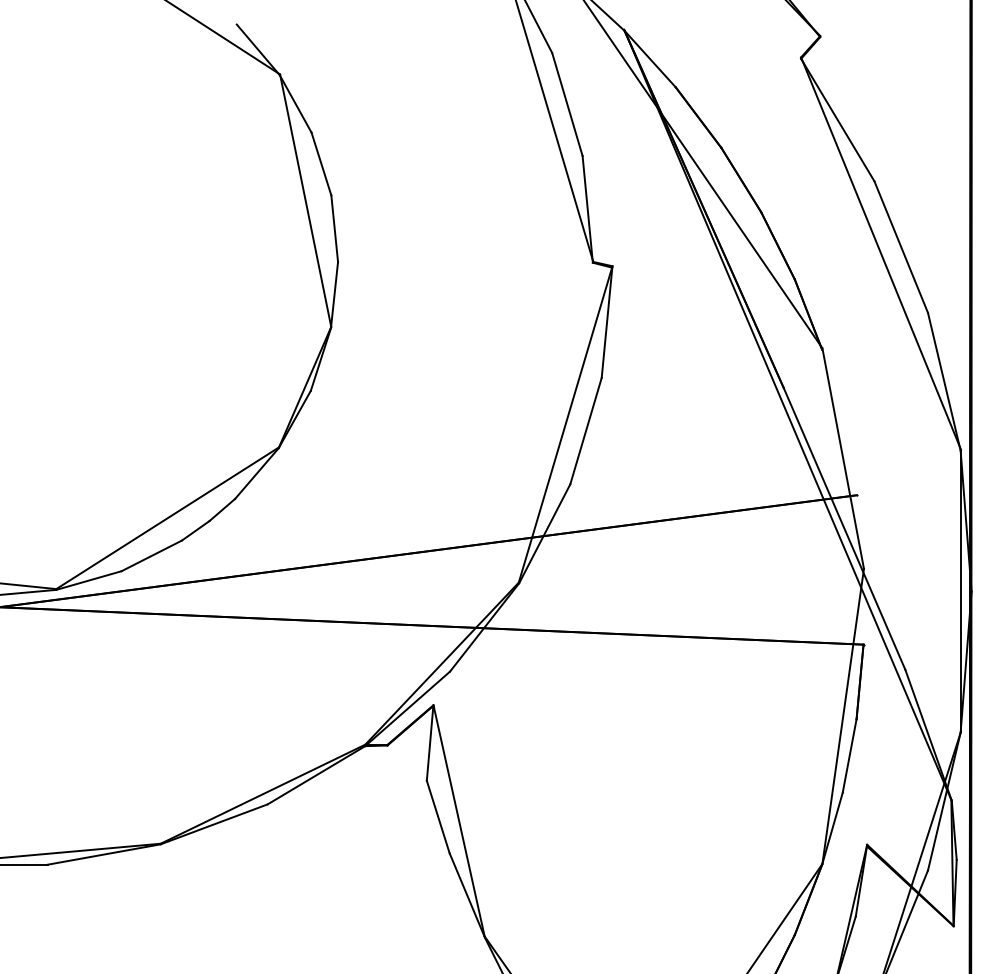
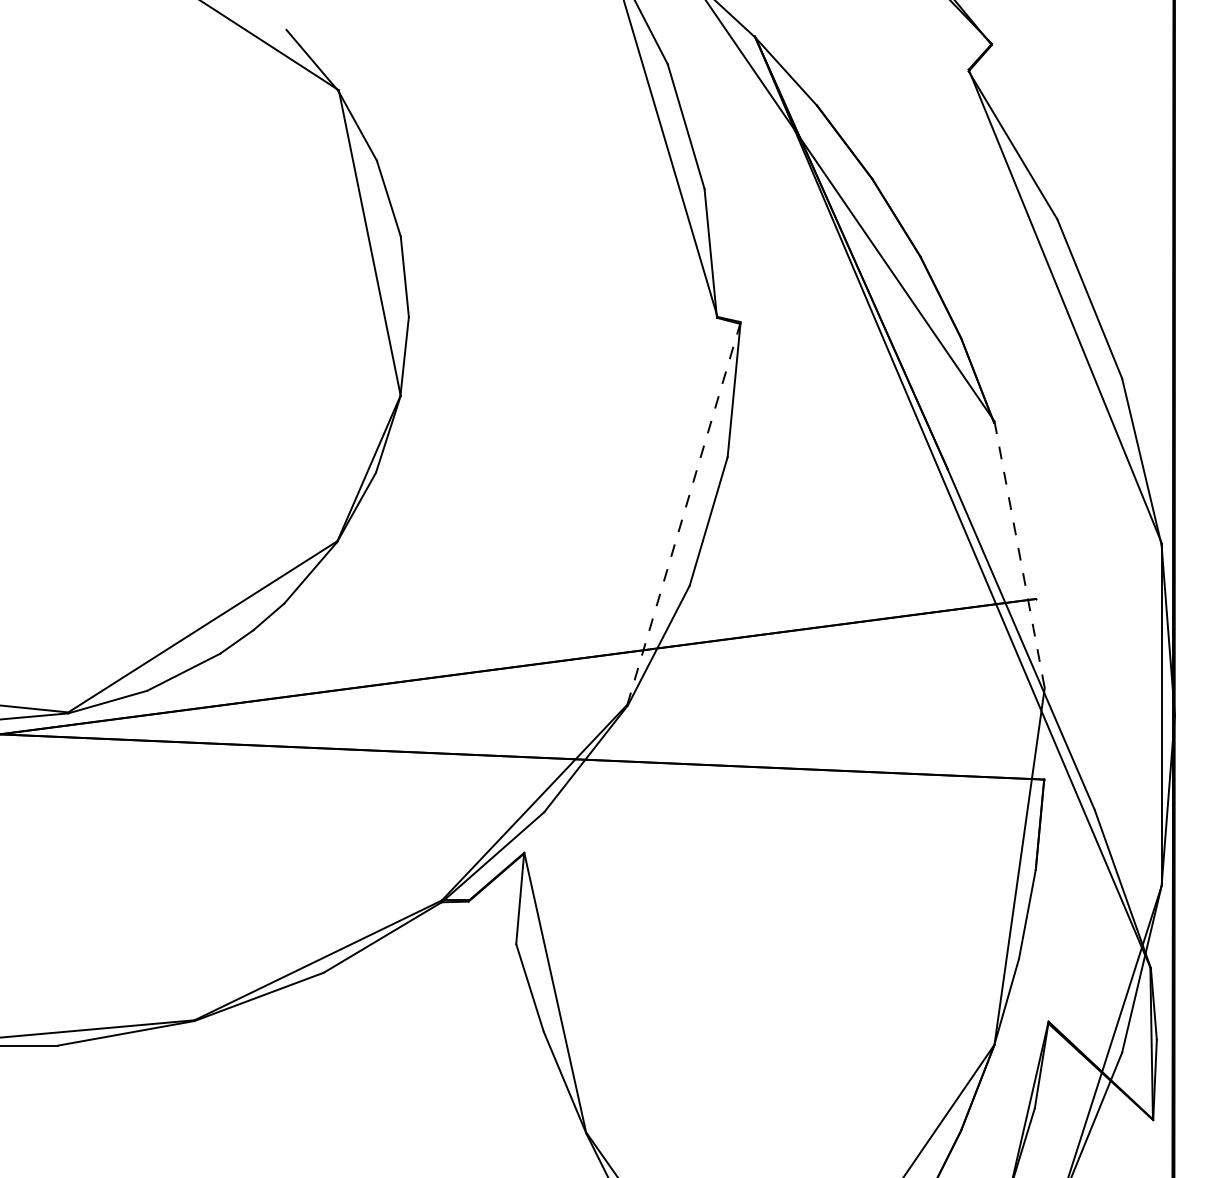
line: (565, 424) -> (683, 513), solid -> dashed
line: (843, 459) -> (1019, 555), solid -> dashed

